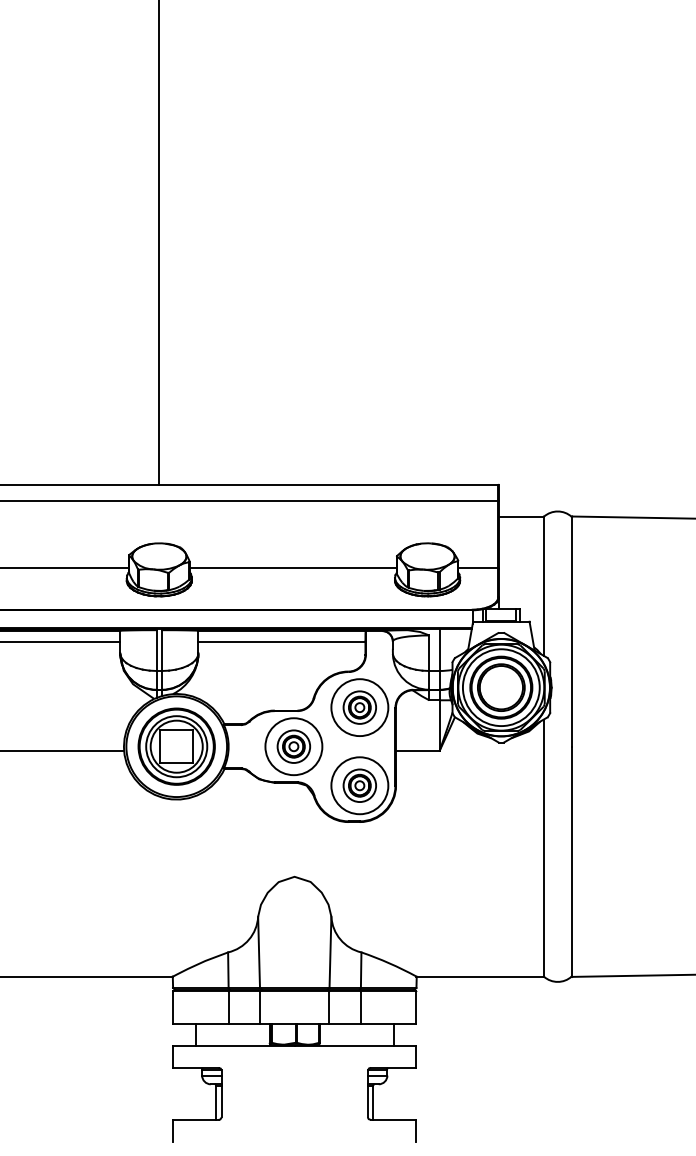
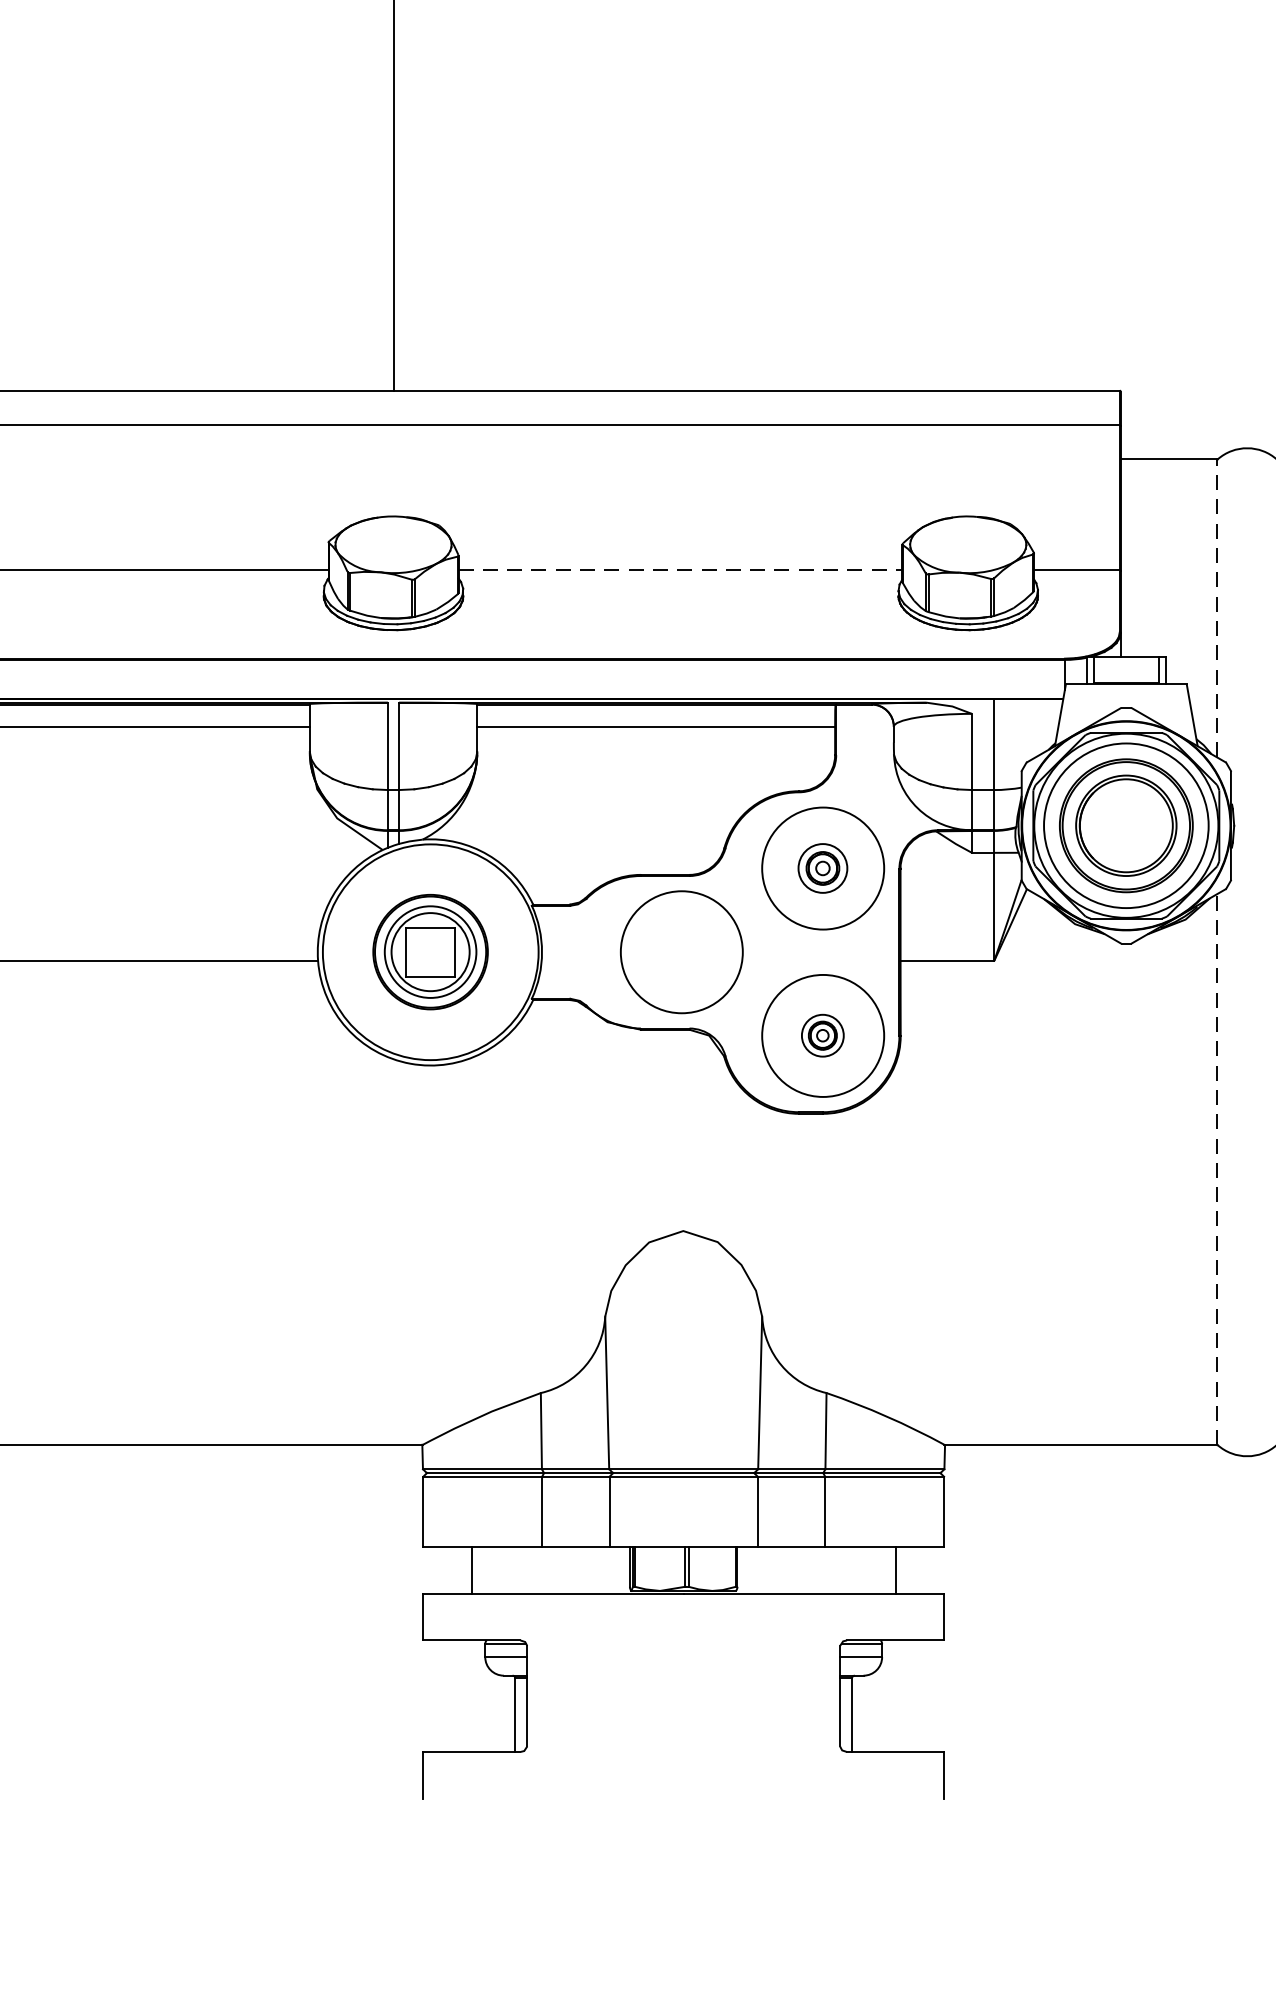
line: (293, 568) -> (680, 570), solid -> dashed
line: (543, 586) -> (1216, 608), solid -> dashed
part: (359, 707) -> (822, 868), size x0.7
part: (176, 746) -> (430, 951), size x0.7
part: (293, 746) -> (680, 951), removed
part: (359, 785) -> (822, 1035), size x0.6
line: (543, 848) -> (1216, 1170), solid -> dashed

